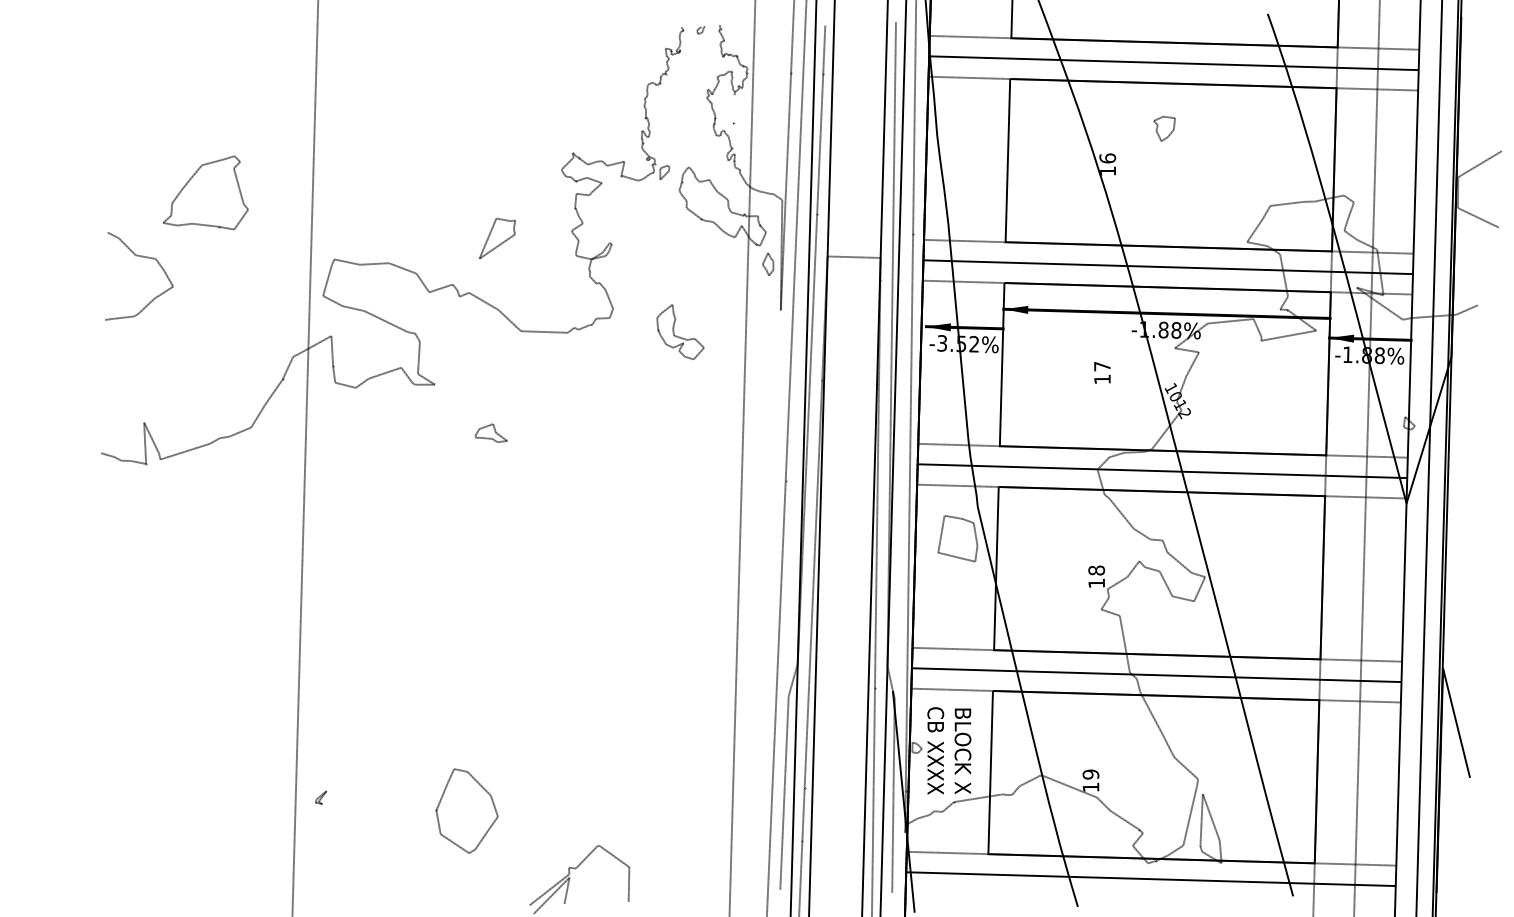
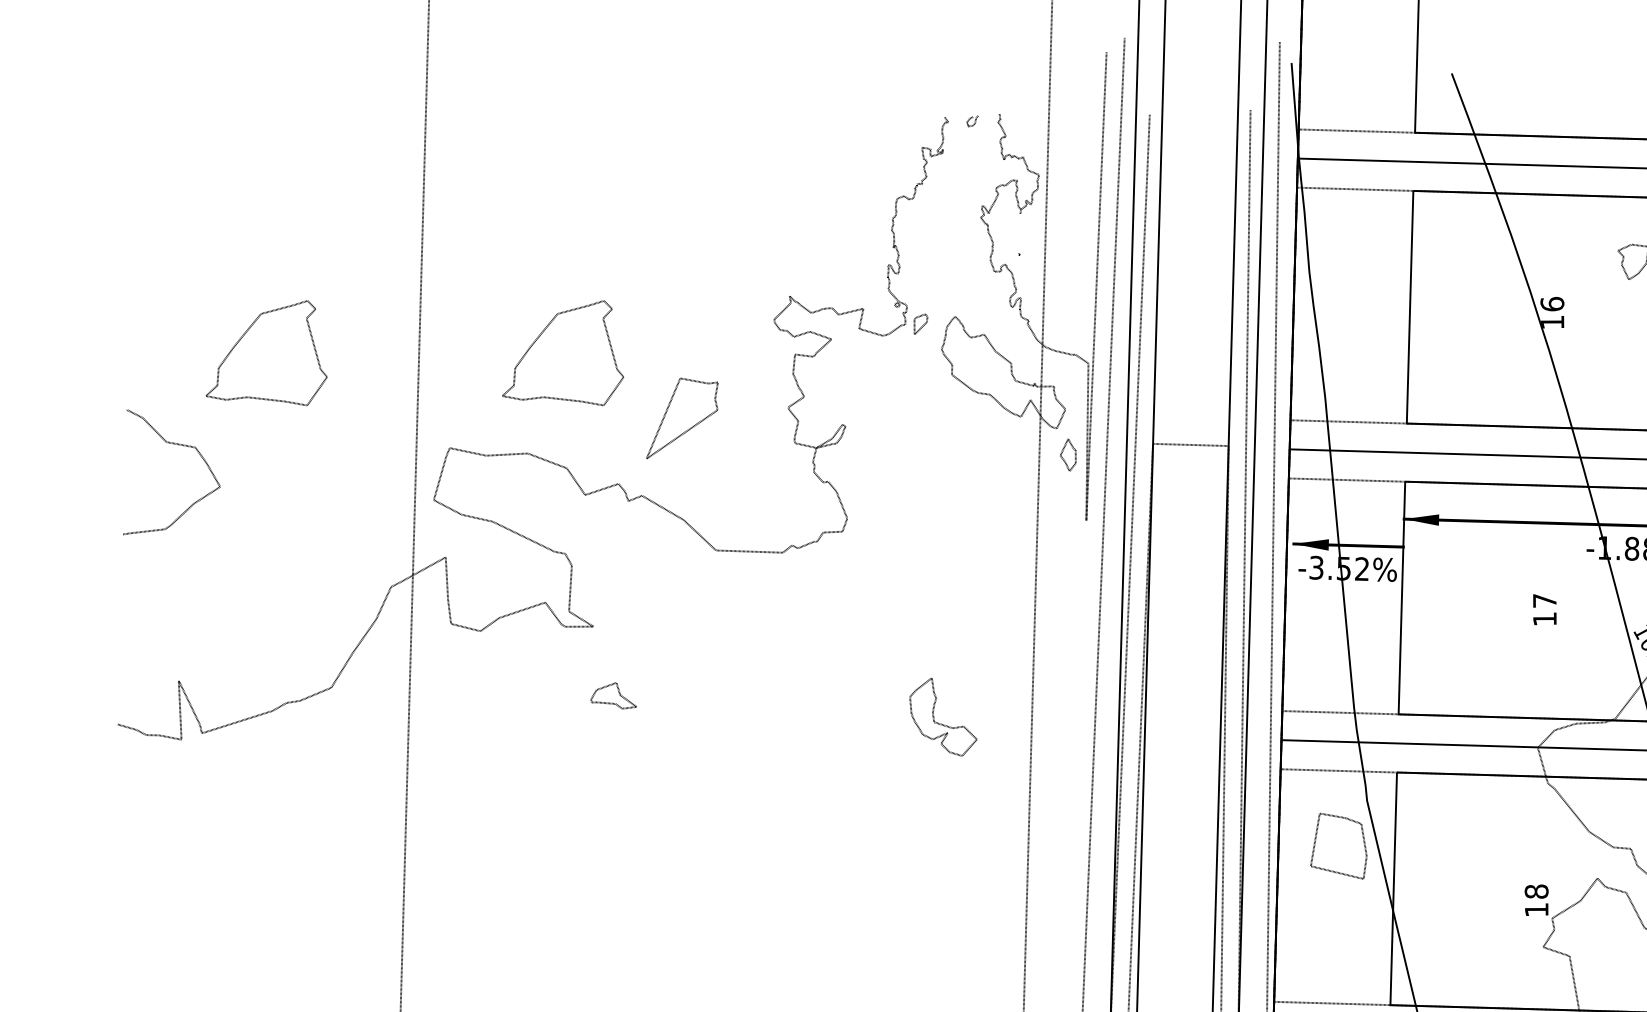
part: (413, 192) -> (562, 352), added
part: (497, 238) -> (682, 418), size x1.4
part: (680, 331) -> (943, 716), moved
part: (490, 432) -> (612, 694), moved

